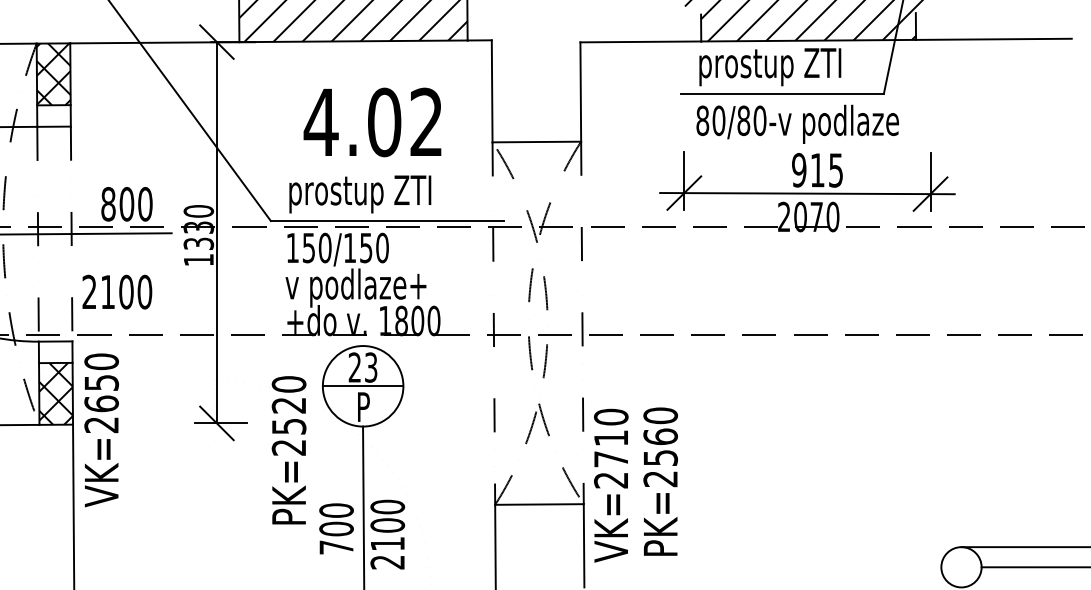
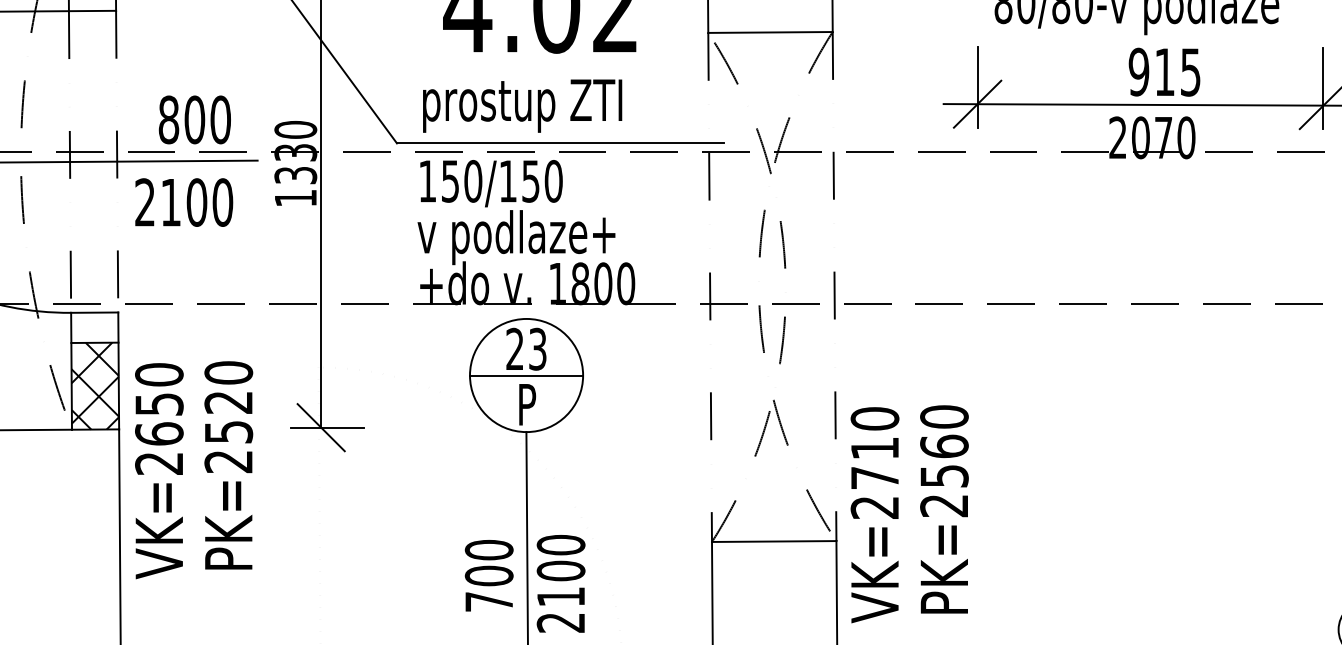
text: (117, 291) -> (184, 201), moved
text: (101, 430) -> (159, 471), moved
text: (288, 450) -> (227, 465), moved

